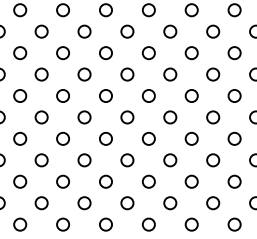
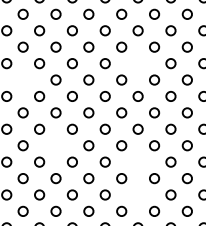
circle: (169, 31) -> (137, 63), removed
circle: (19, 52) -> (22, 79), removed
circle: (62, 138) -> (55, 145), removed
circle: (169, 159) -> (137, 161), removed
circle: (169, 202) -> (137, 194), removed

